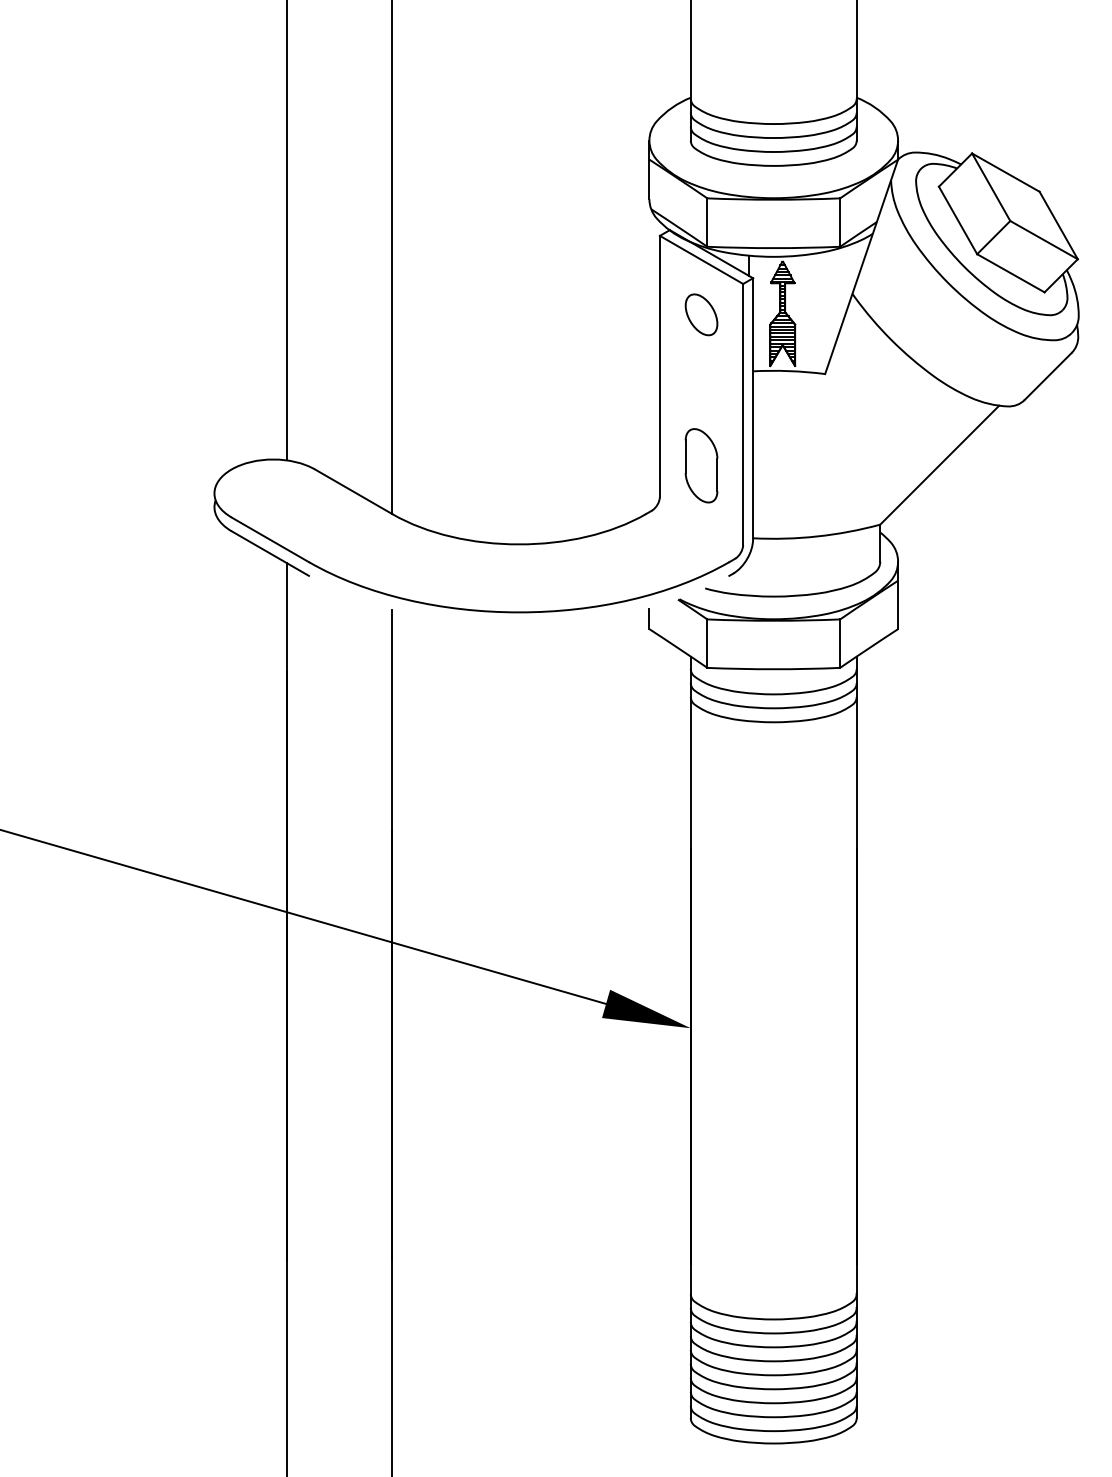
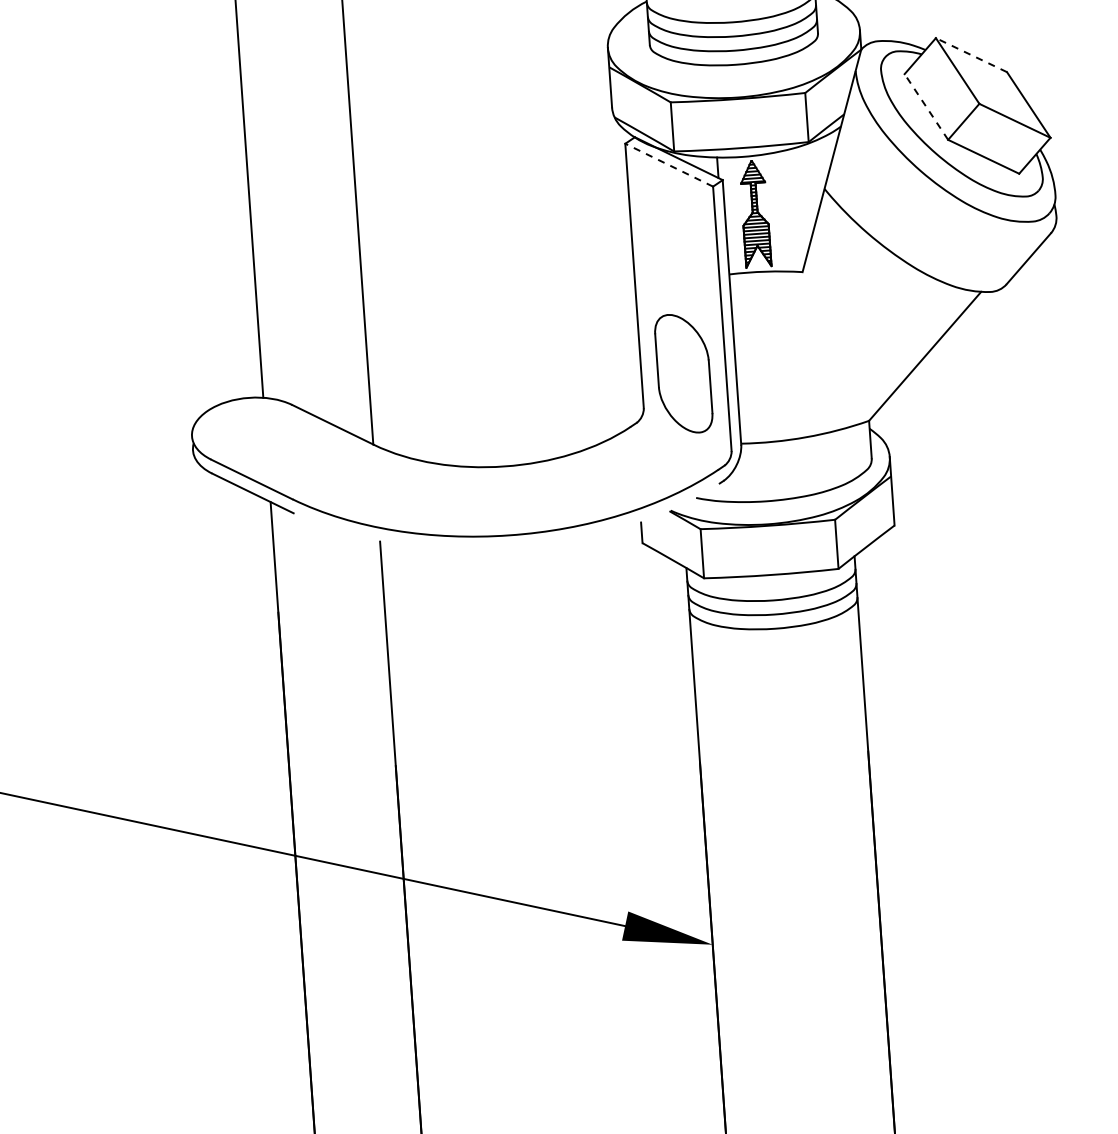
line: (1005, 172) -> (971, 55), solid -> dashed
line: (958, 220) -> (926, 107), solid -> dashed
line: (701, 259) -> (669, 164), solid -> dashed
circle: (701, 314) -> (673, 220), removed
part: (701, 465) -> (683, 373), size x1.6

